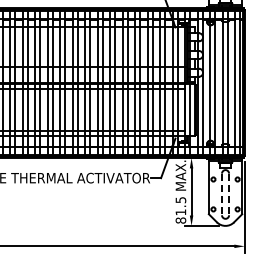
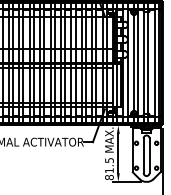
line: (222, 194) -> (144, 155), dashed -> solid
line: (229, 194) -> (149, 155), dashed -> solid

